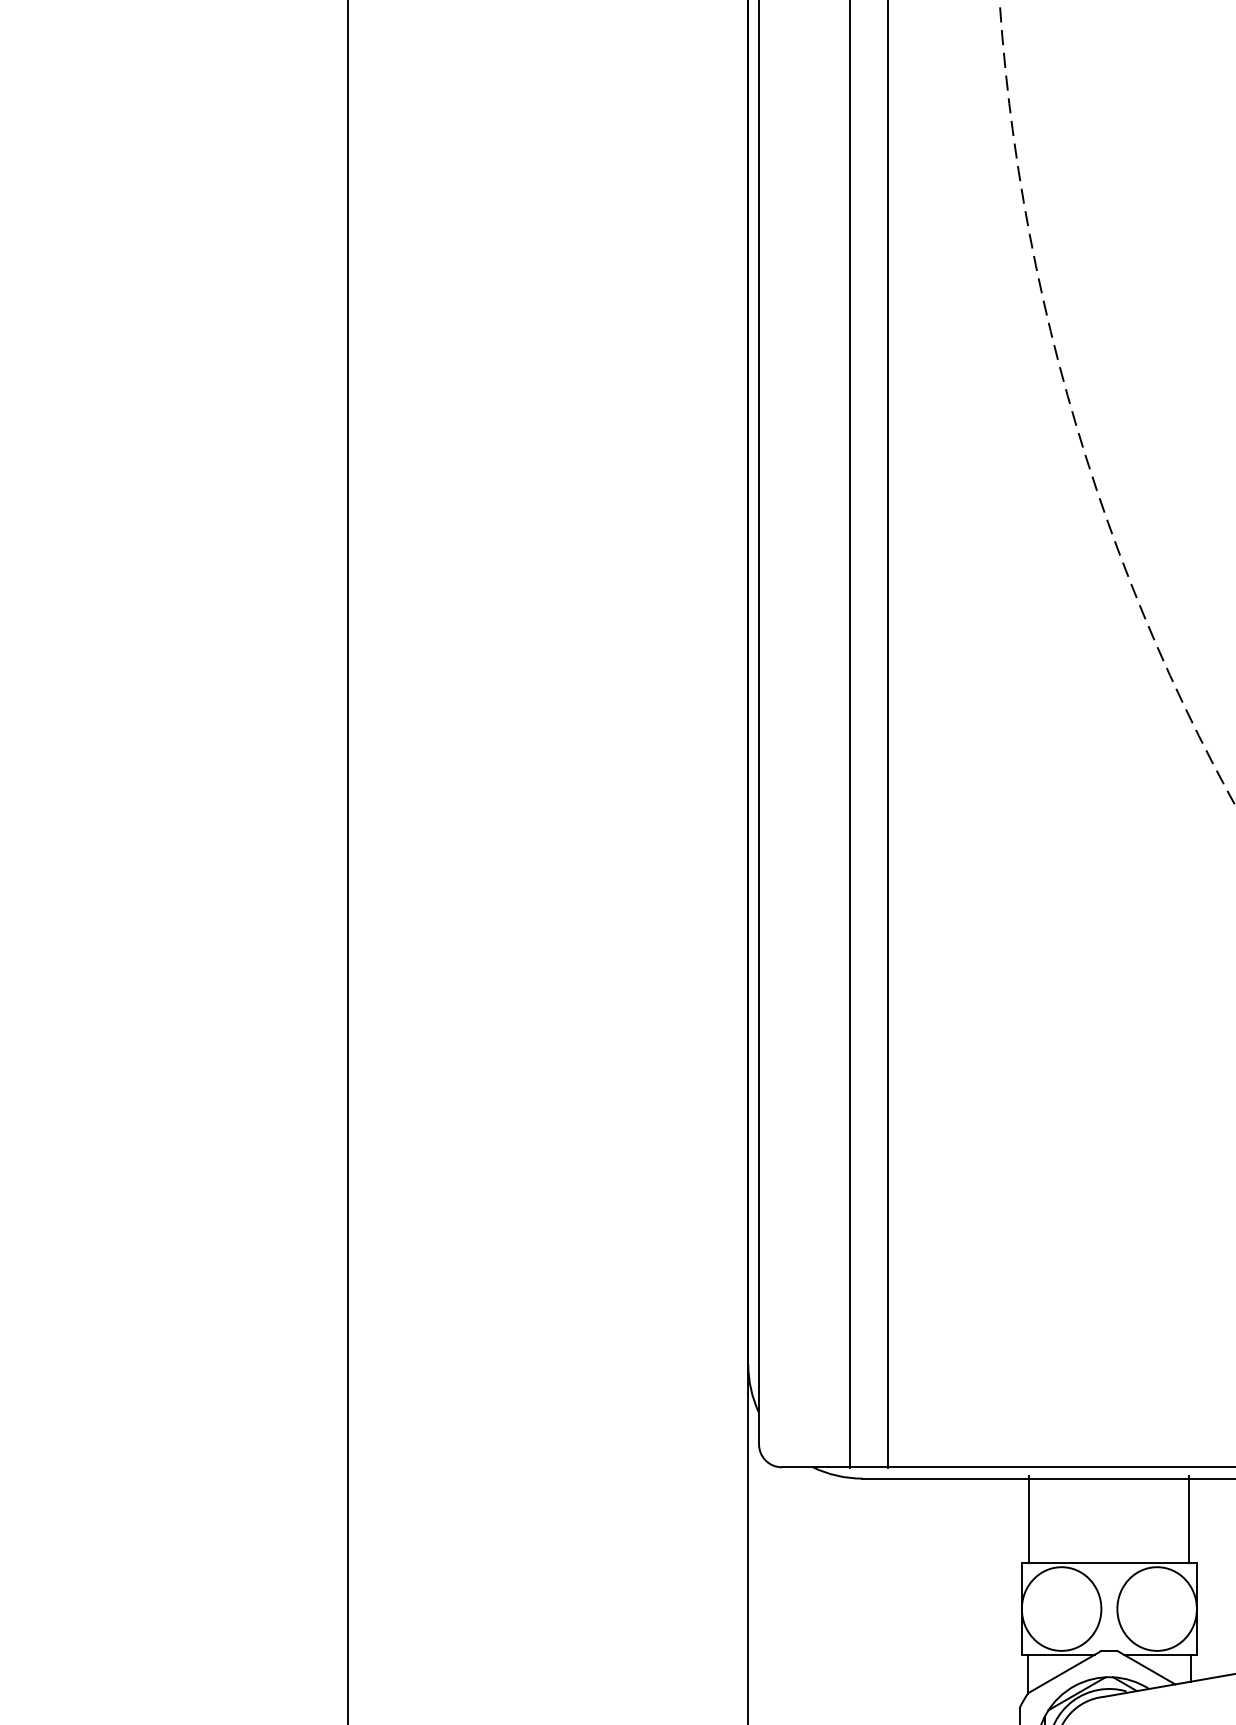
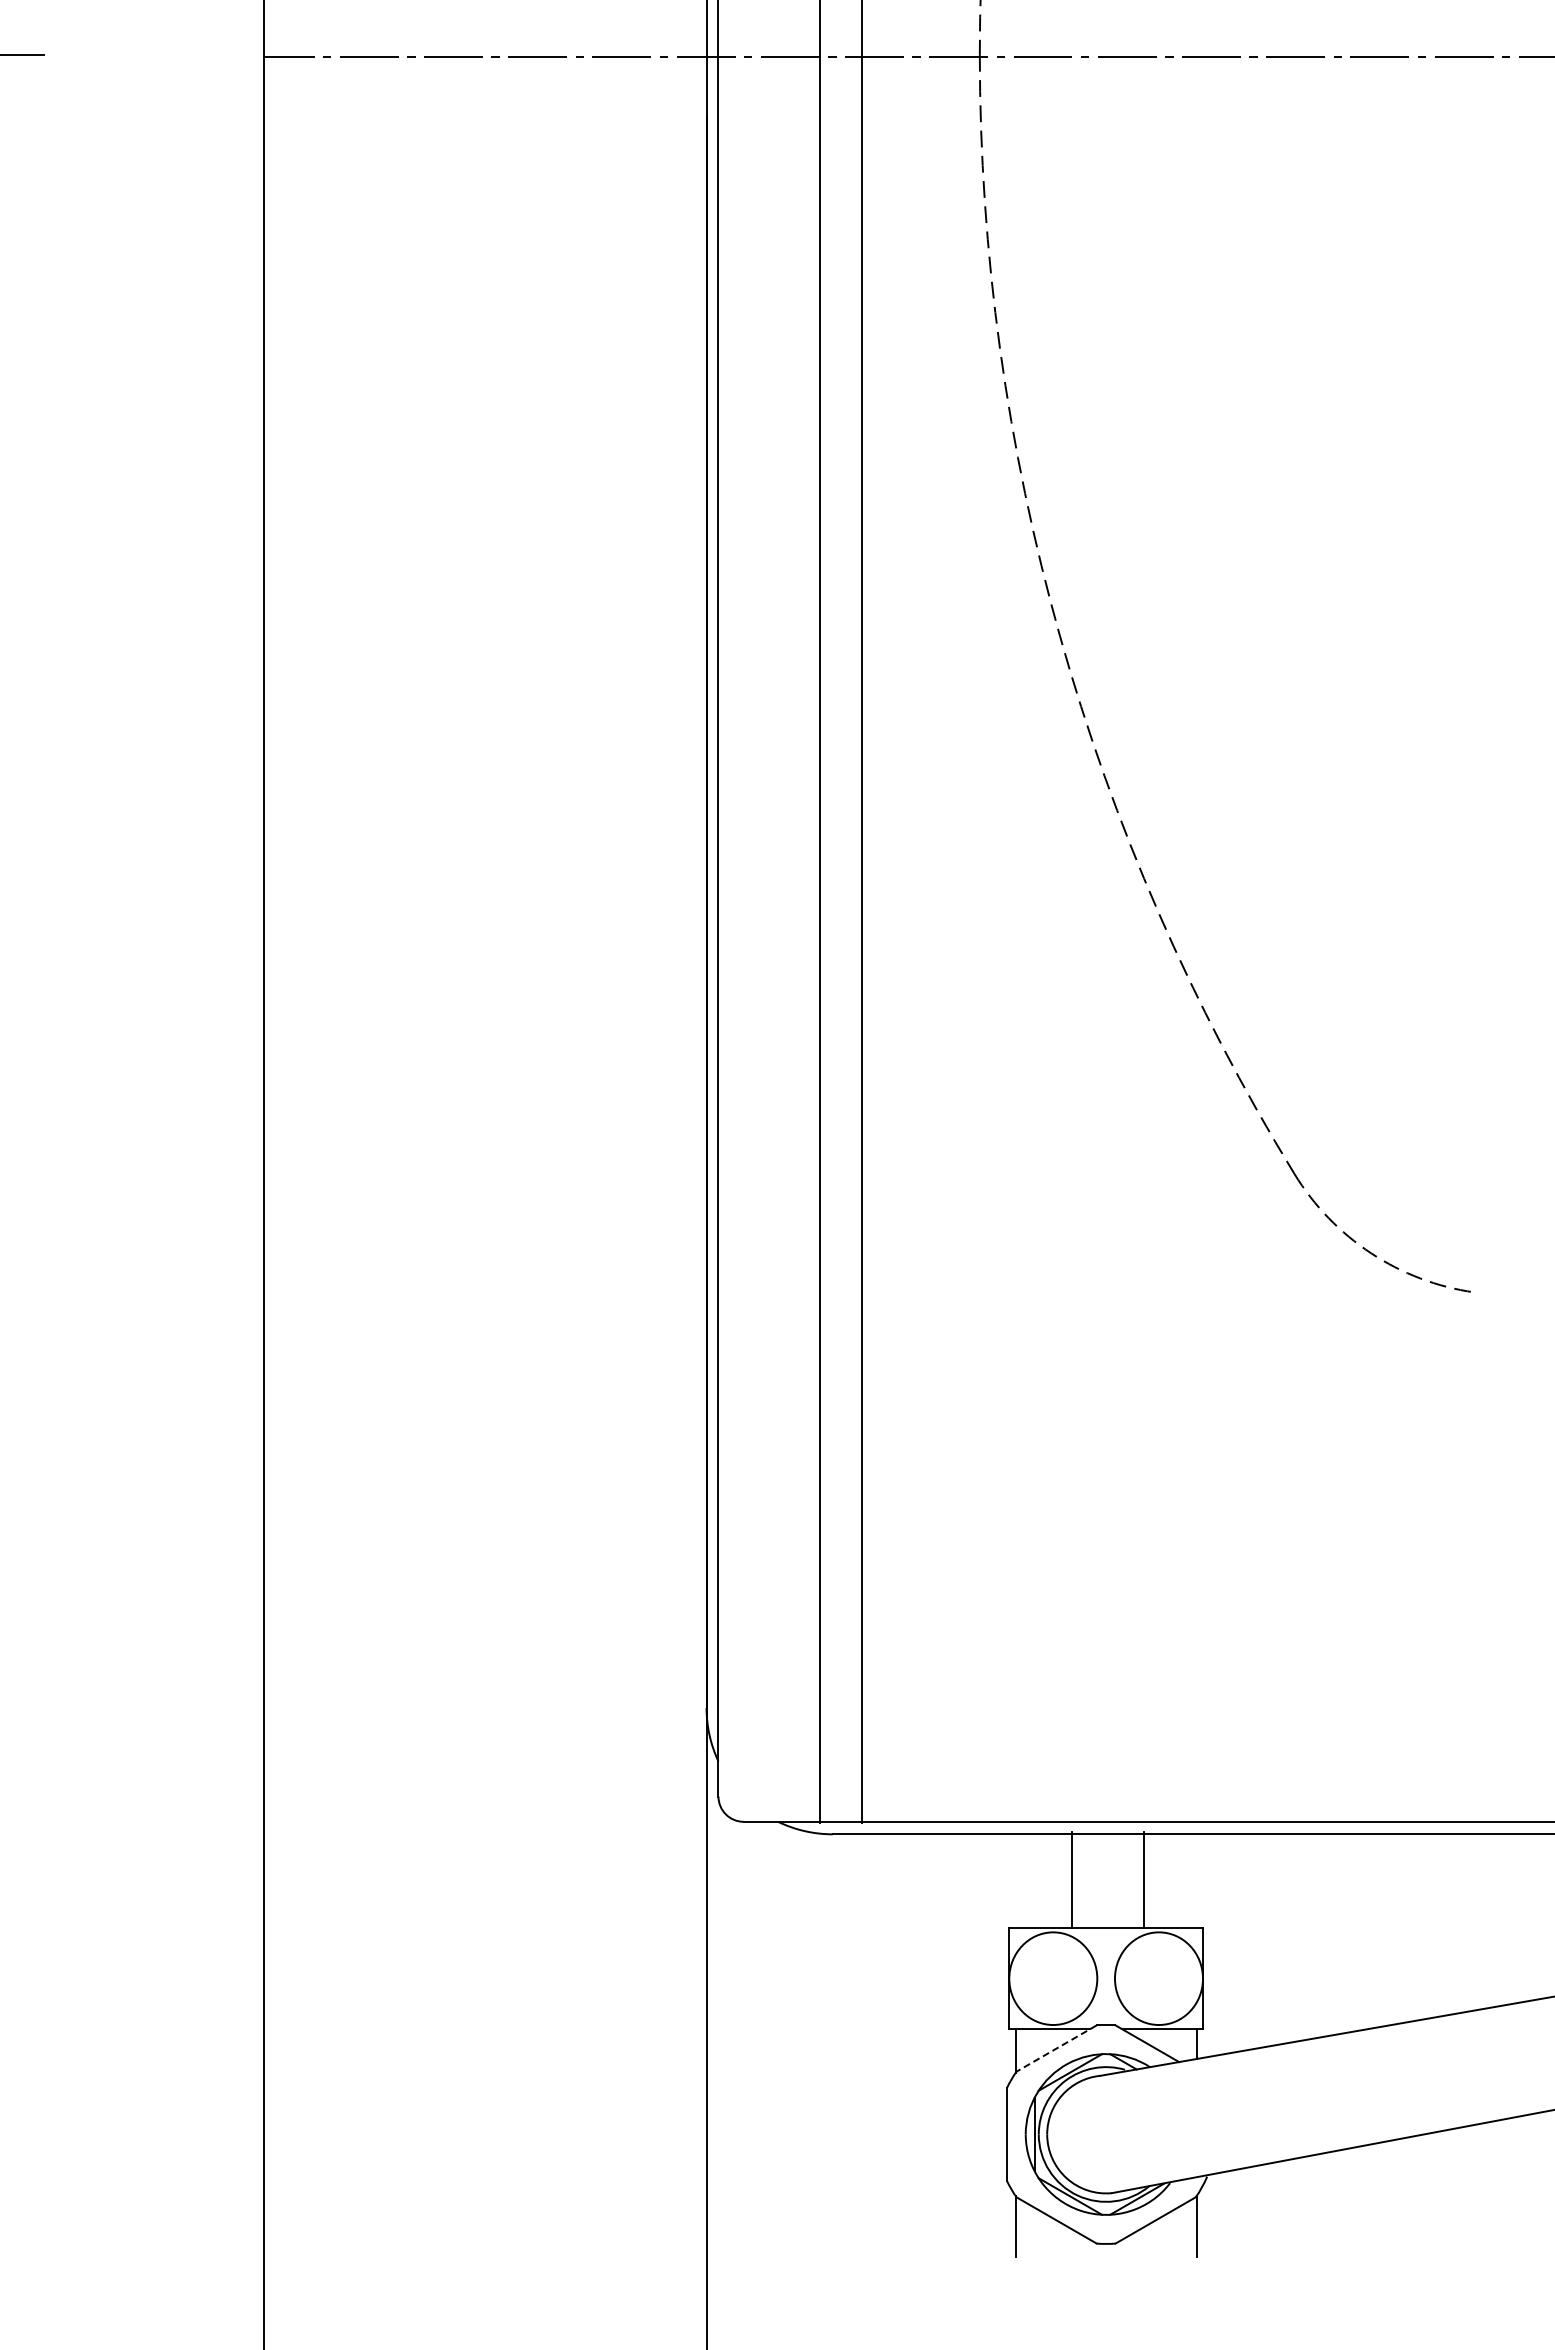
line: (1029, 1519) -> (1071, 1879), moved
line: (1189, 1519) -> (1143, 1879), moved
line: (1064, 1672) -> (1056, 2048), solid -> dashed

